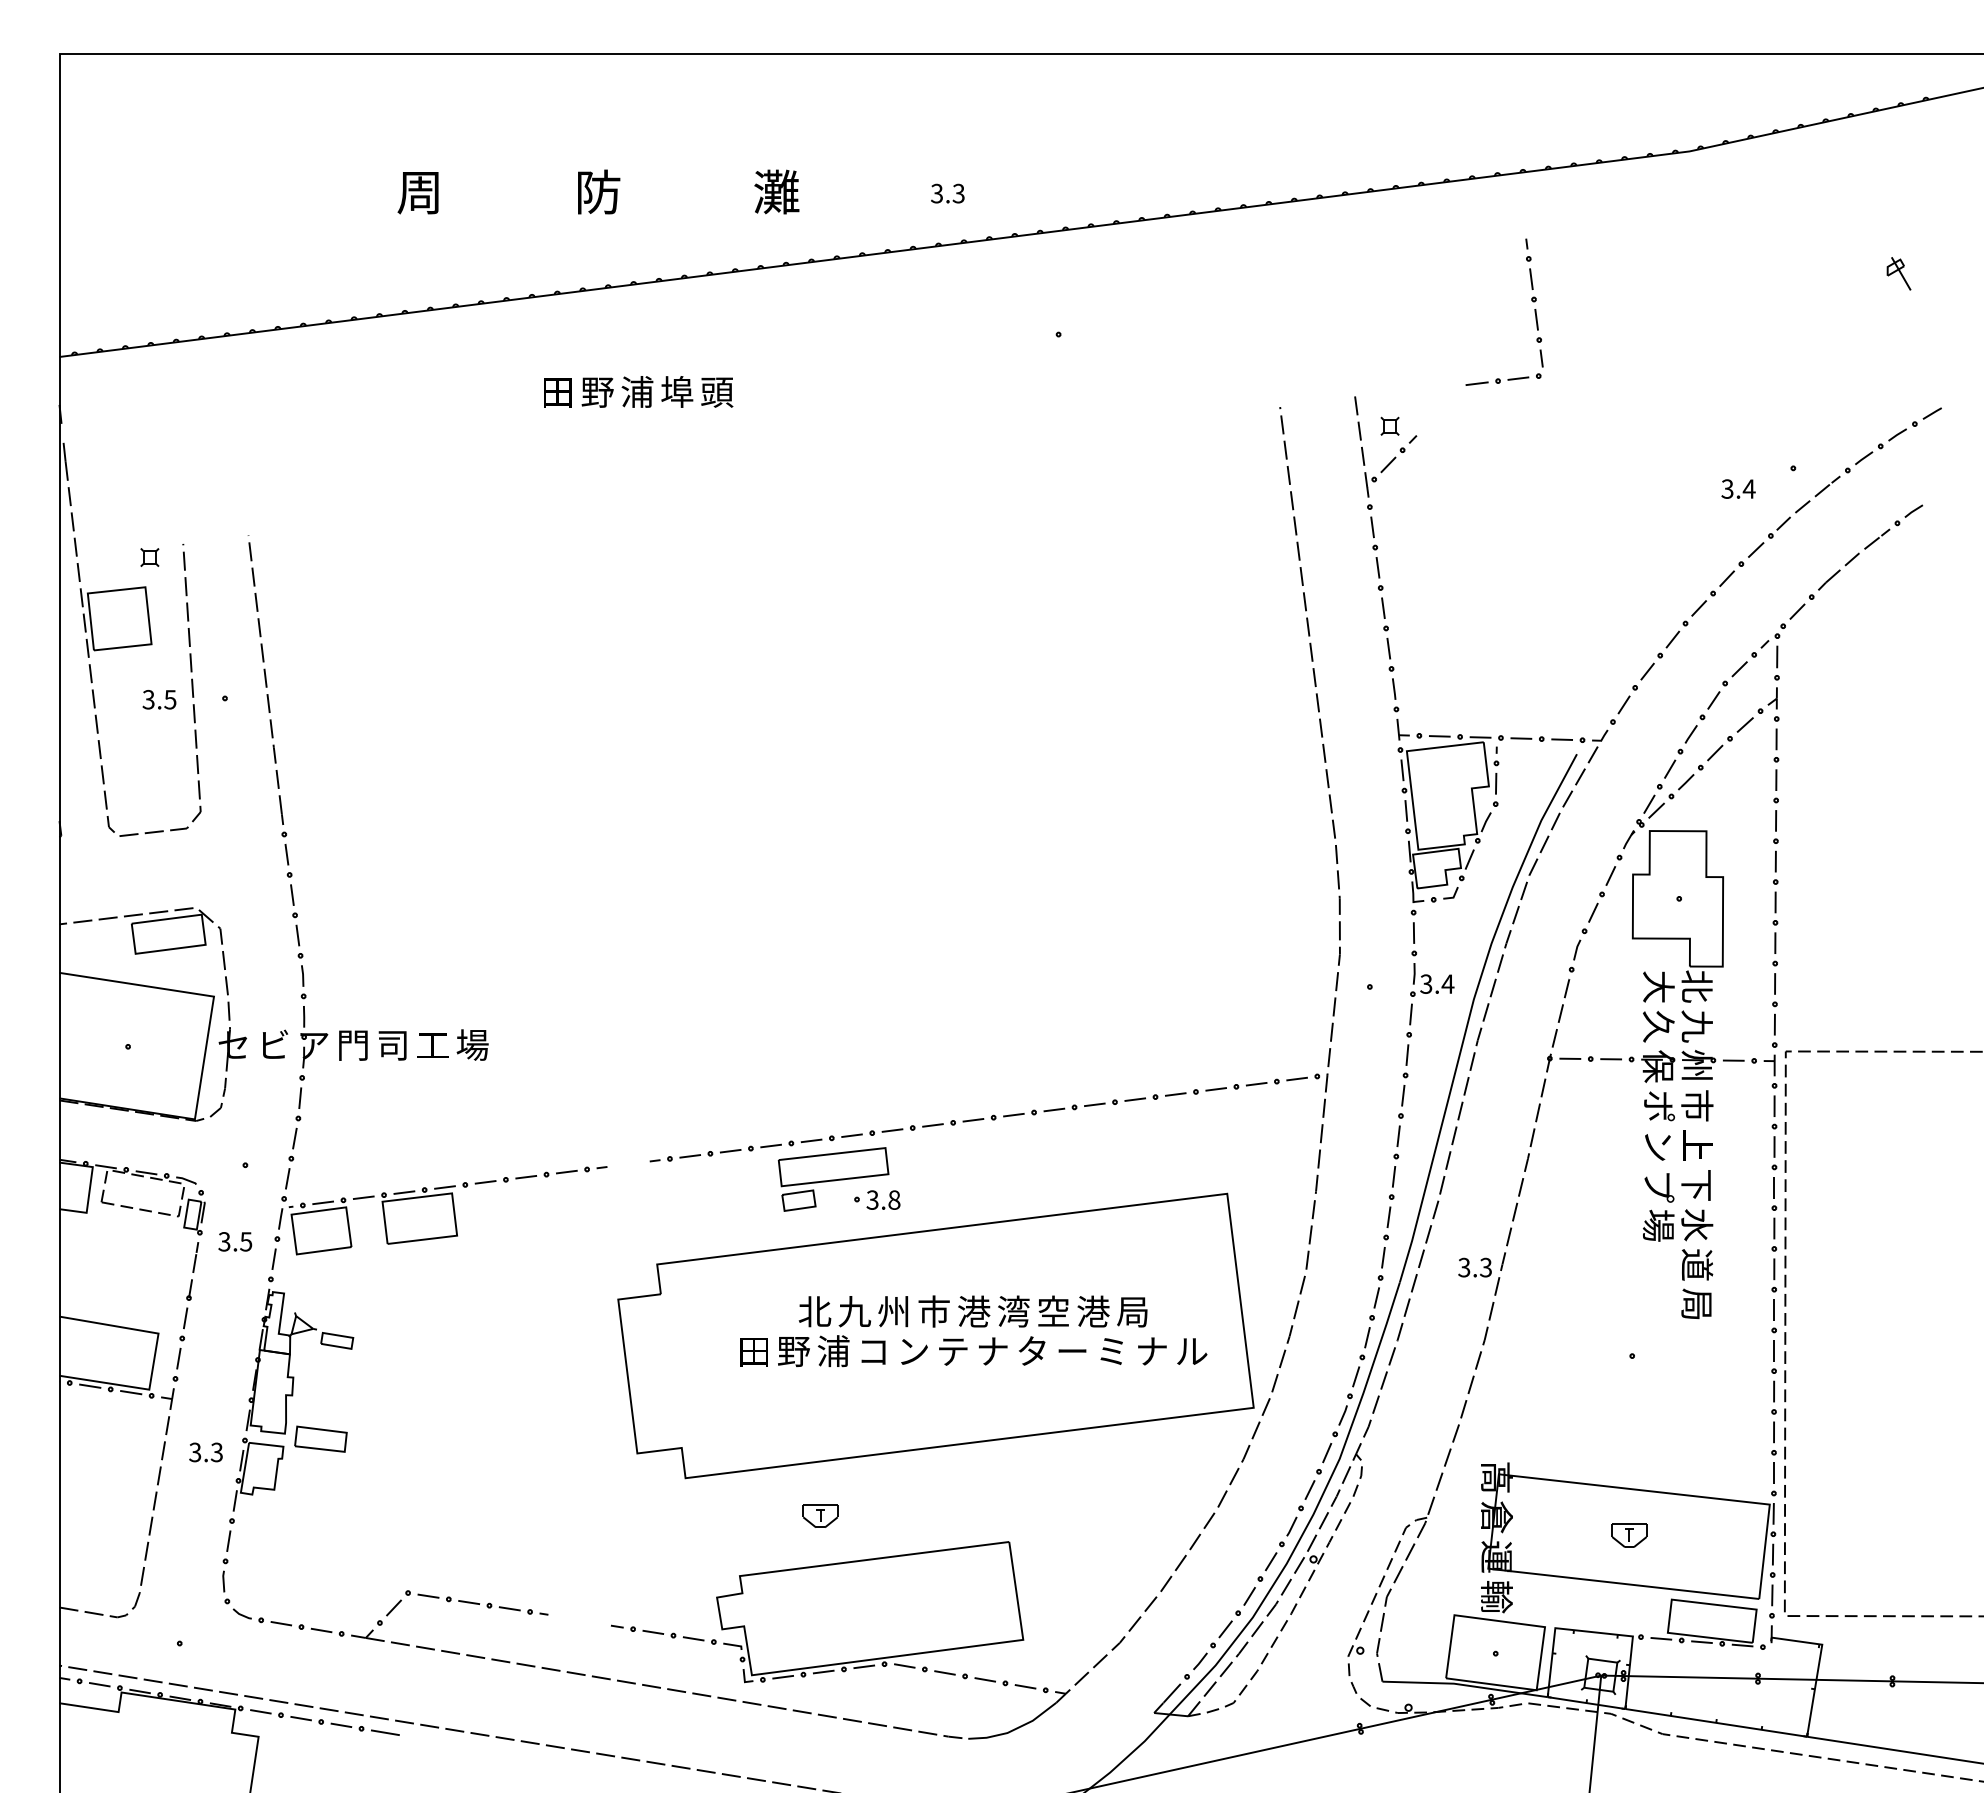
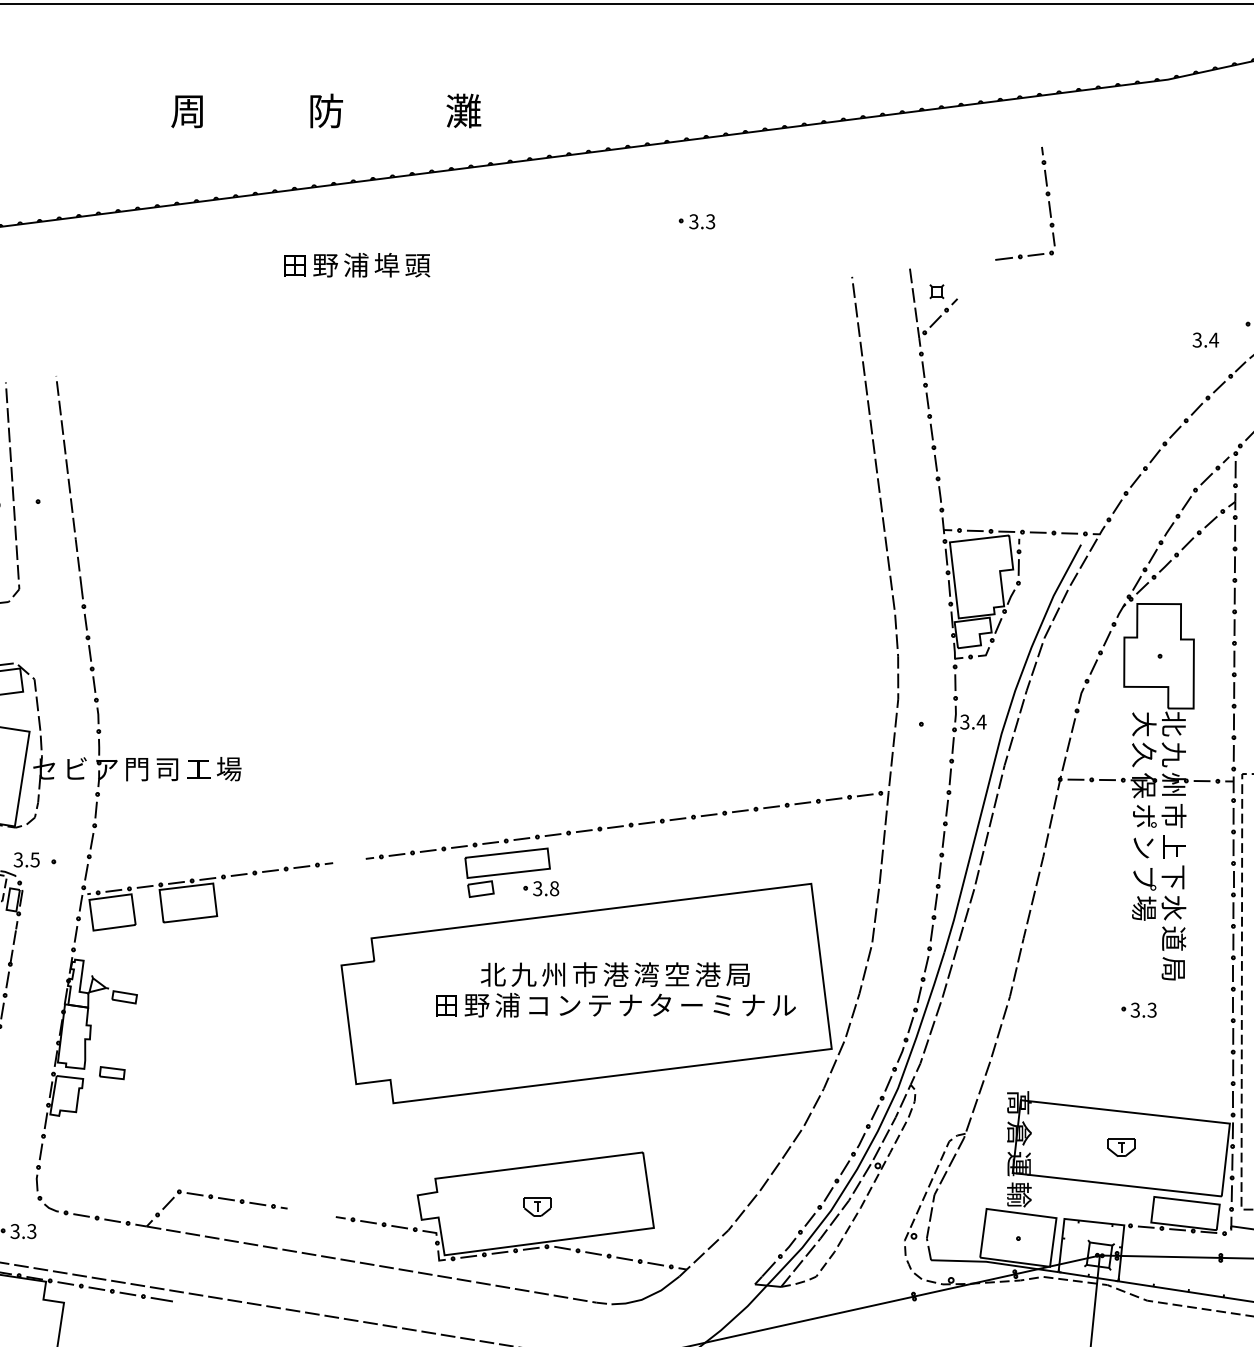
text: (947, 193) -> (701, 221), moved
text: (235, 1241) -> (26, 859), moved
text: (1474, 1267) -> (1143, 1010), moved
part: (321, 1438) -> (112, 1072), size x0.62
text: (205, 1452) -> (23, 1231), moved
part: (820, 1515) -> (537, 1206), moved

